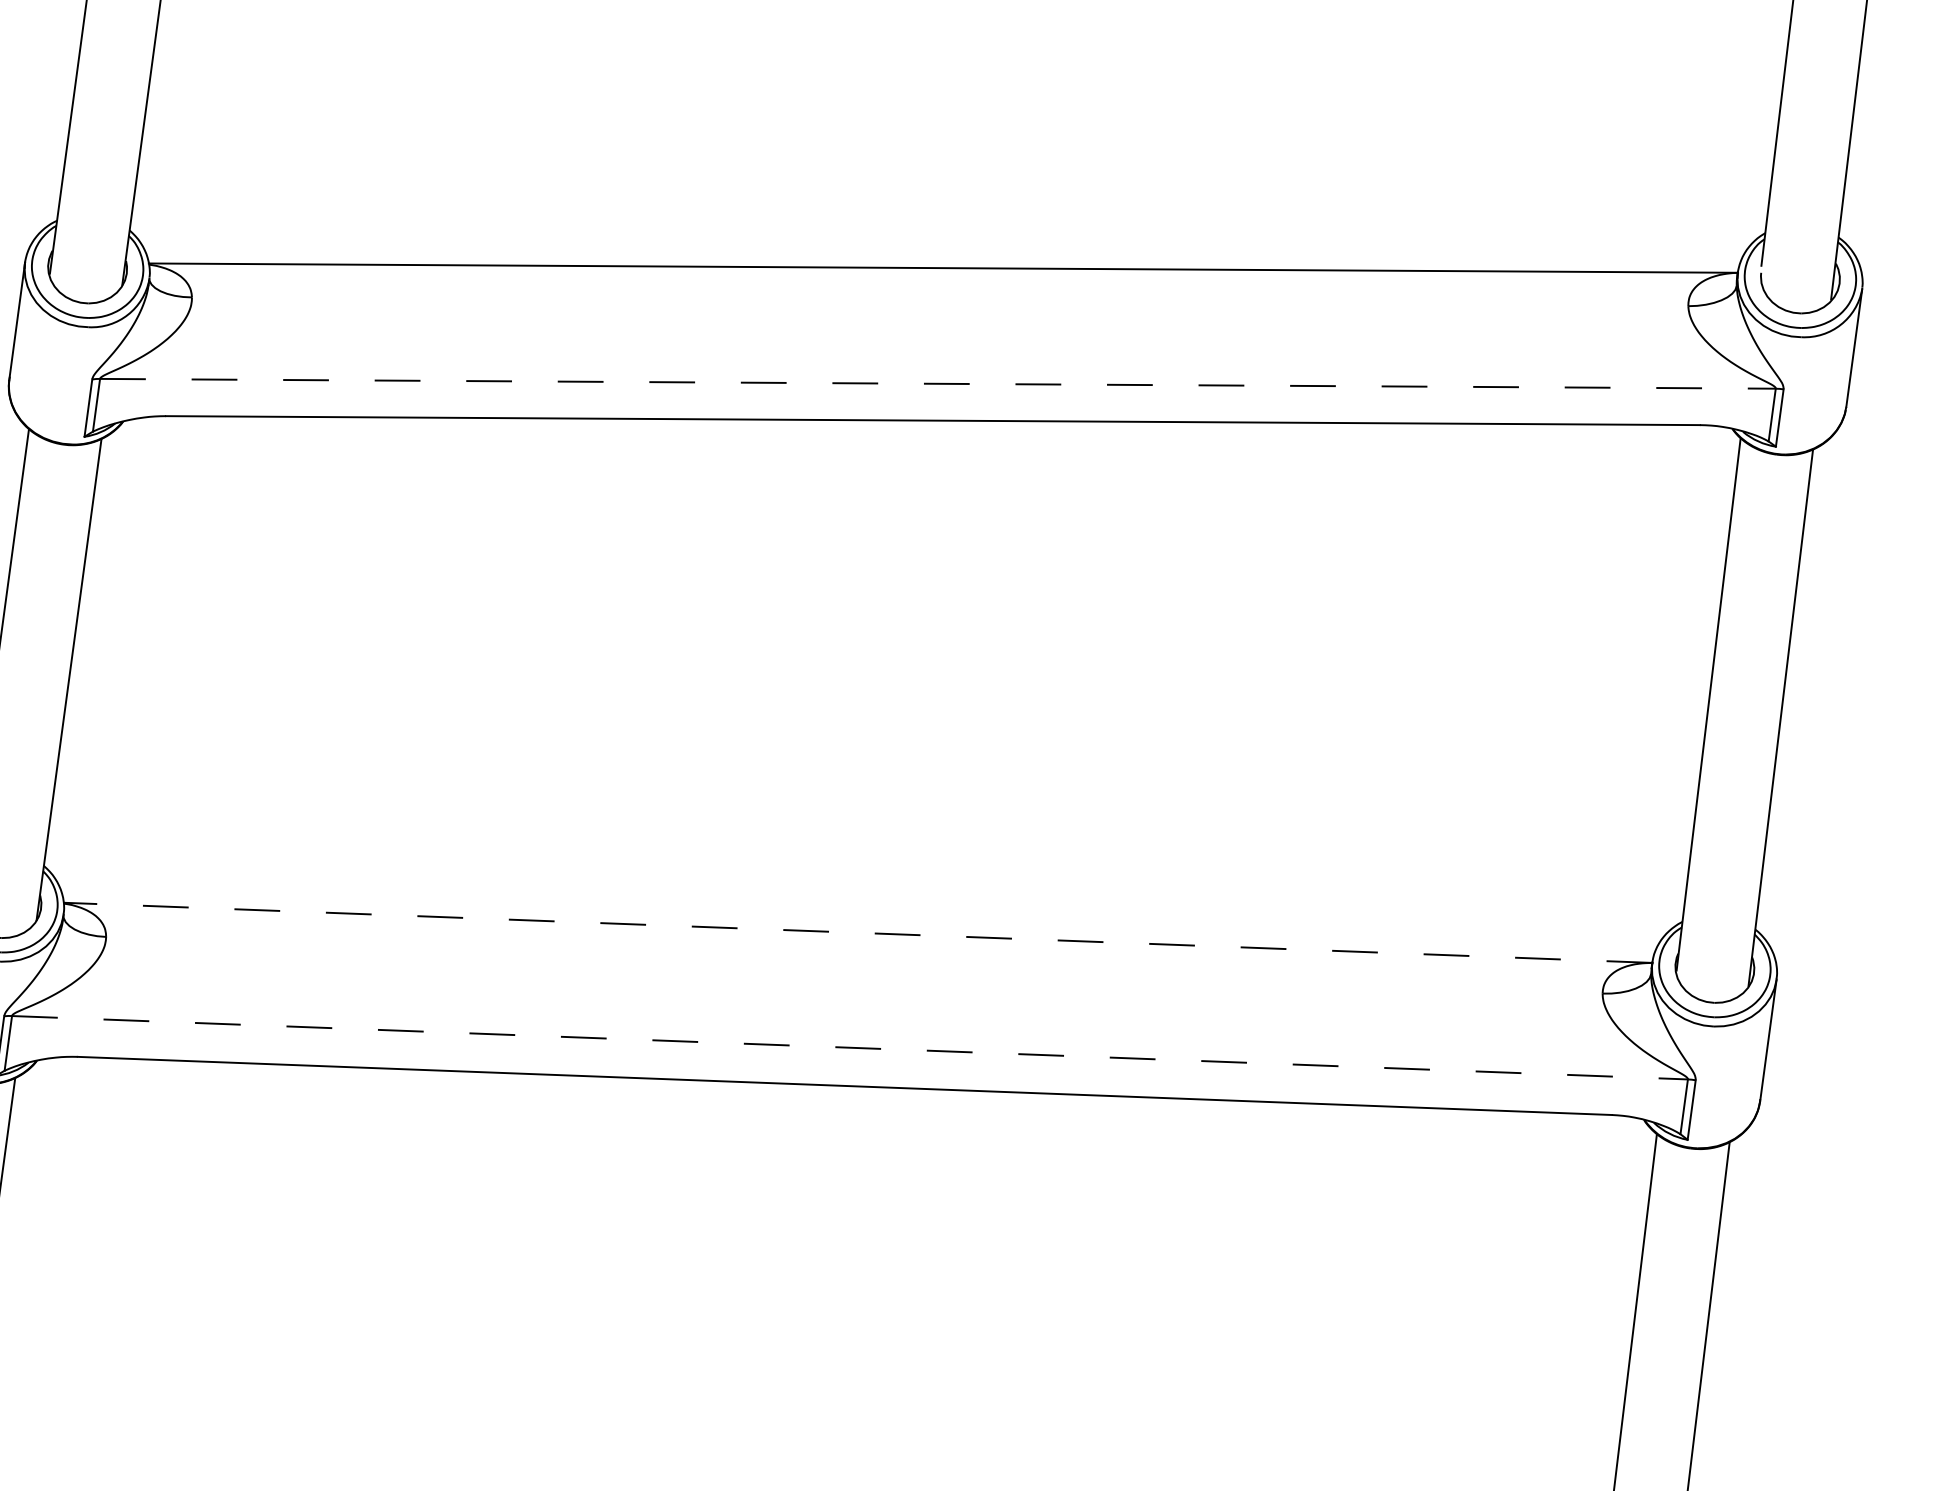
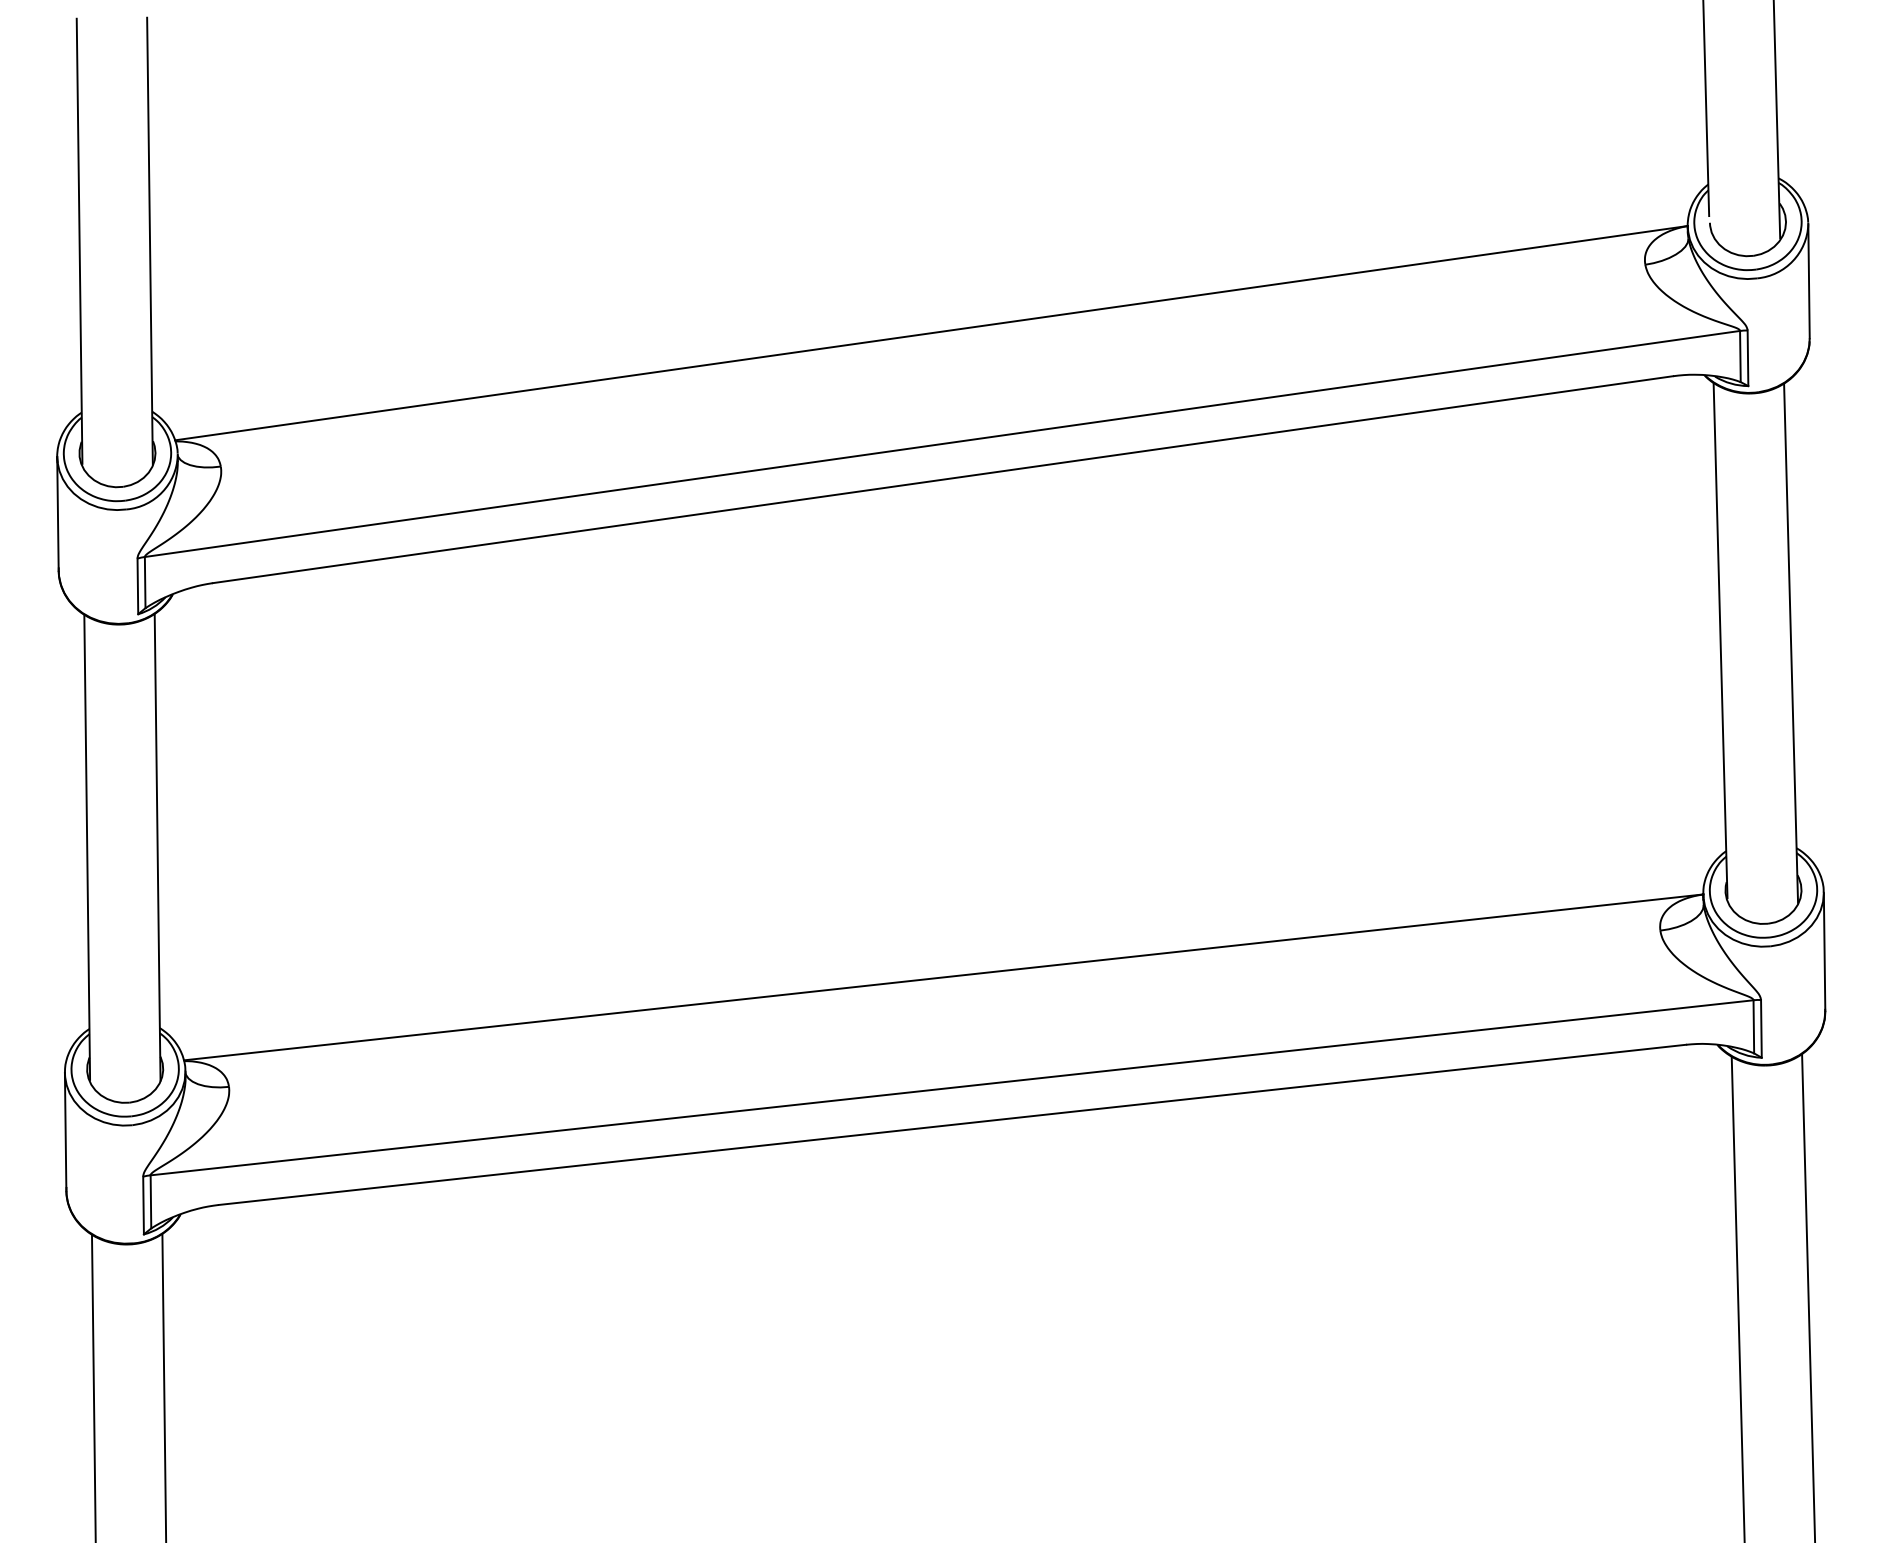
line: (938, 383) -> (942, 443), dashed -> solid
line: (857, 932) -> (943, 977), dashed -> solid
line: (850, 1047) -> (952, 1087), dashed -> solid

